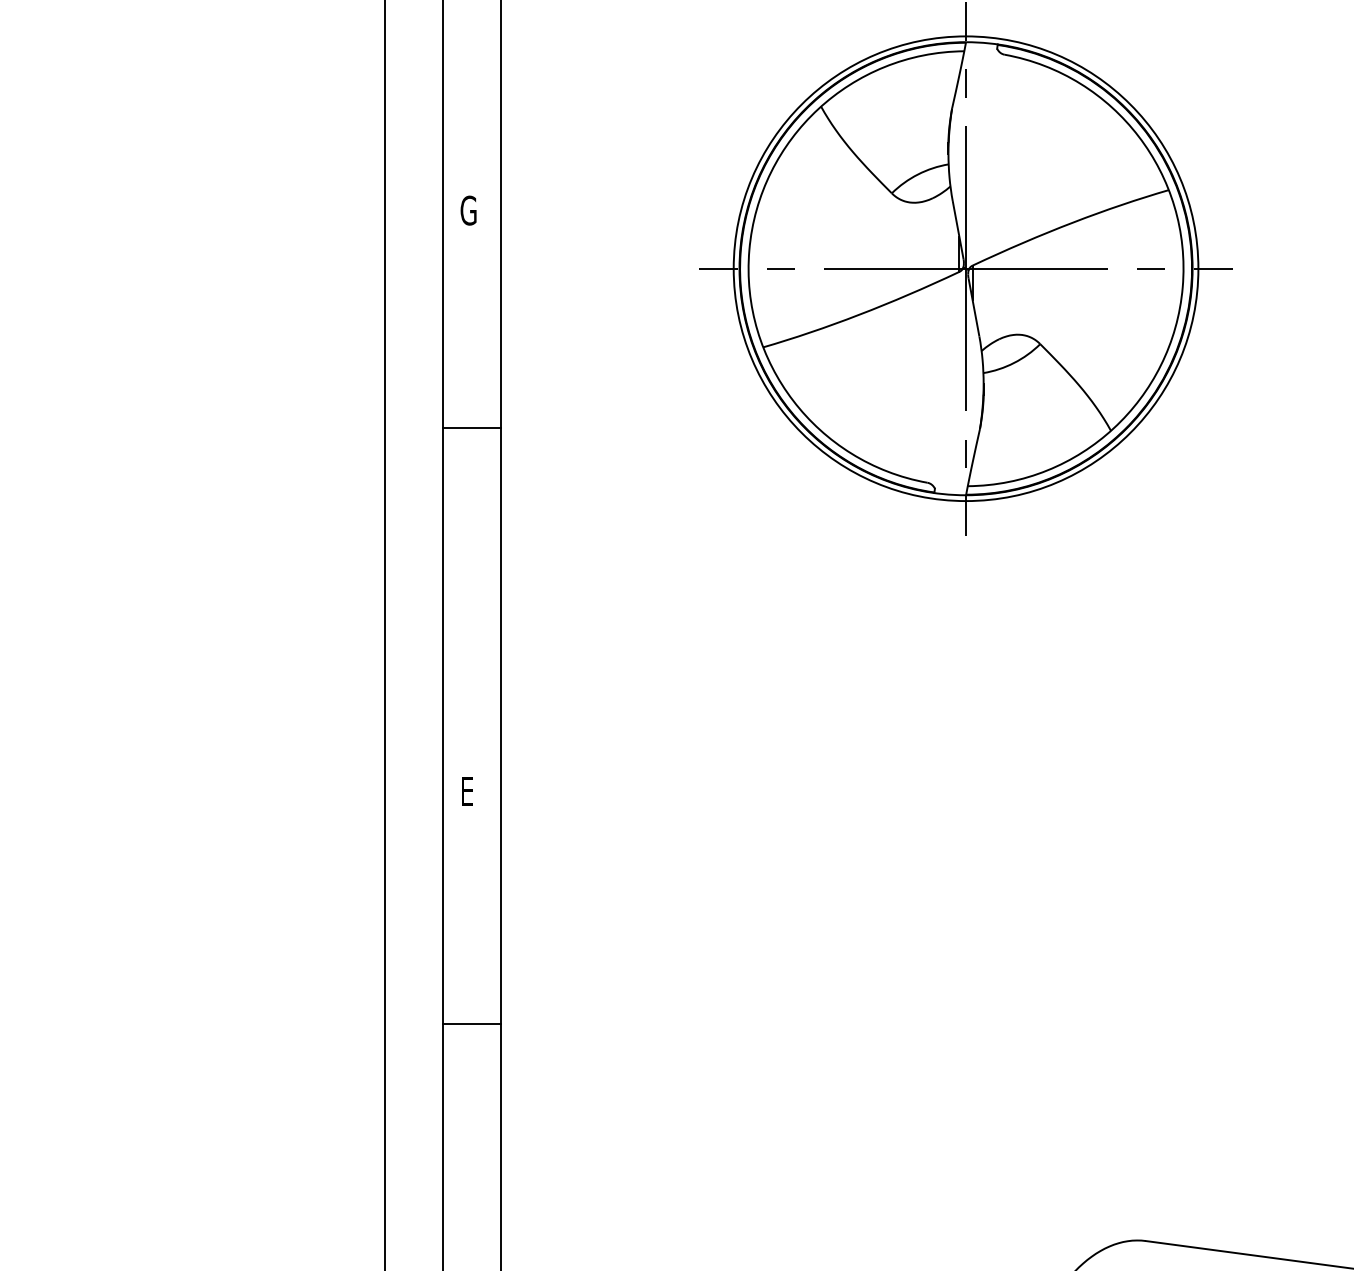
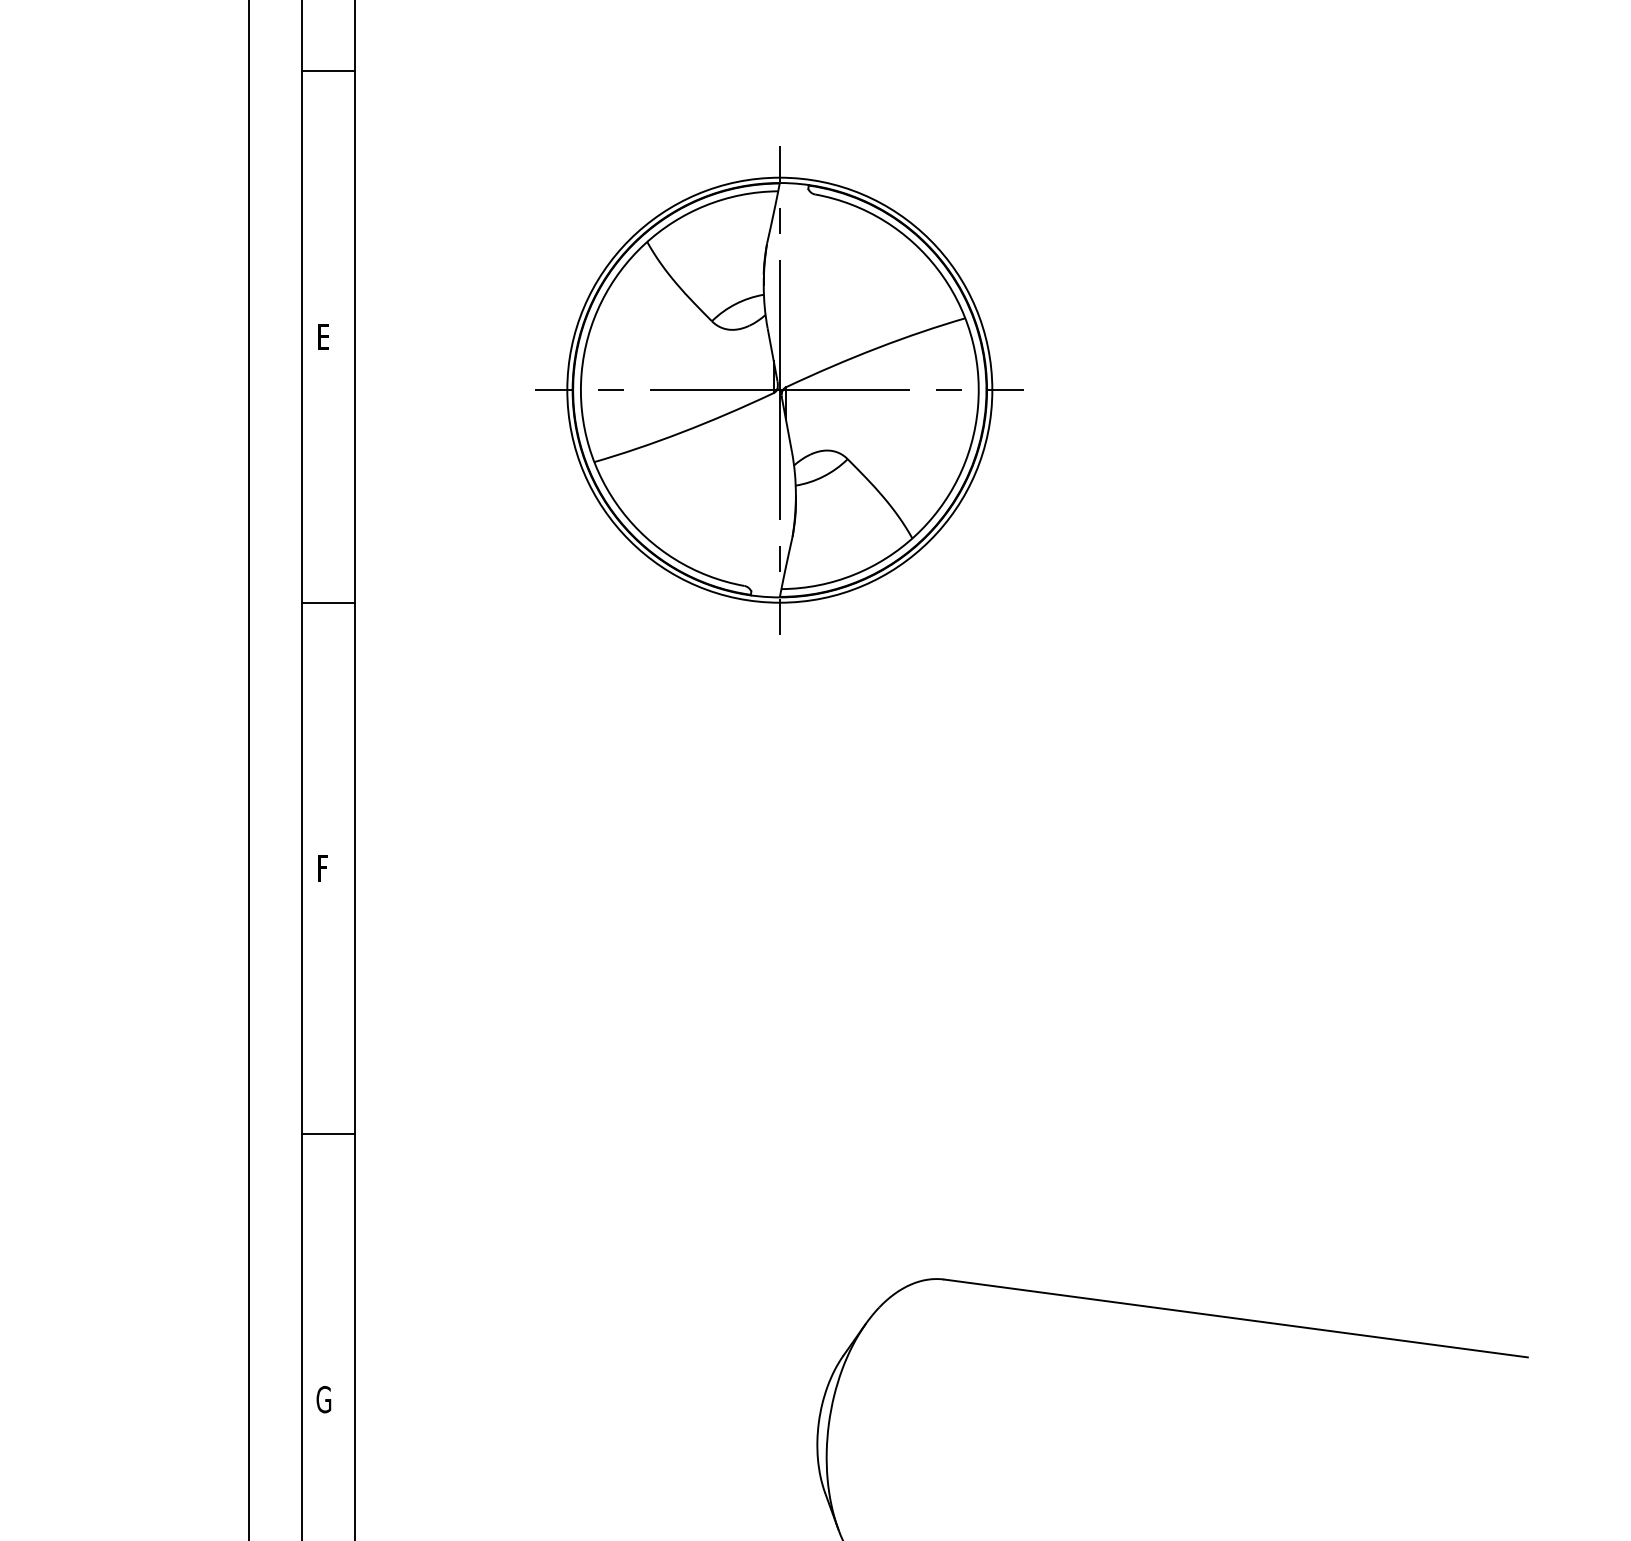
text: (468, 210) -> (324, 336), G -> E
line: (471, 427) -> (327, 602), moved
text: (468, 791) -> (324, 868), E -> F
line: (471, 1024) -> (327, 1134), moved

